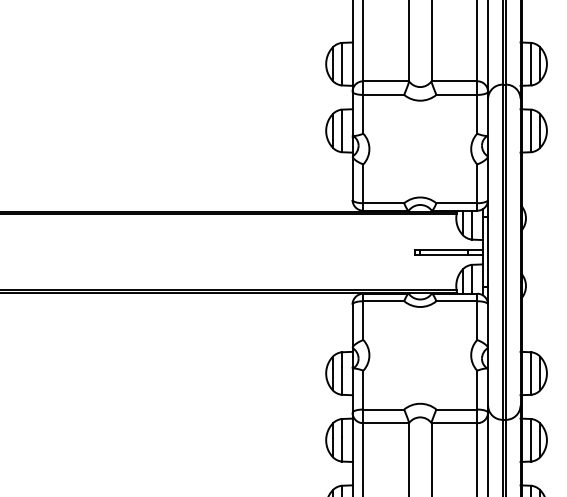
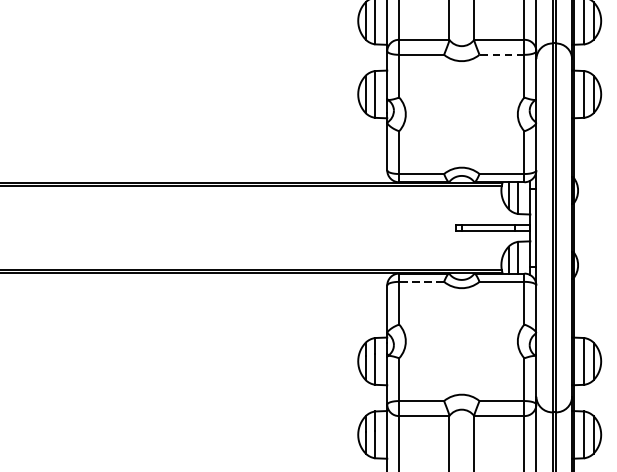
line: (456, 94) -> (501, 54), solid -> dashed
line: (383, 301) -> (421, 282), solid -> dashed

